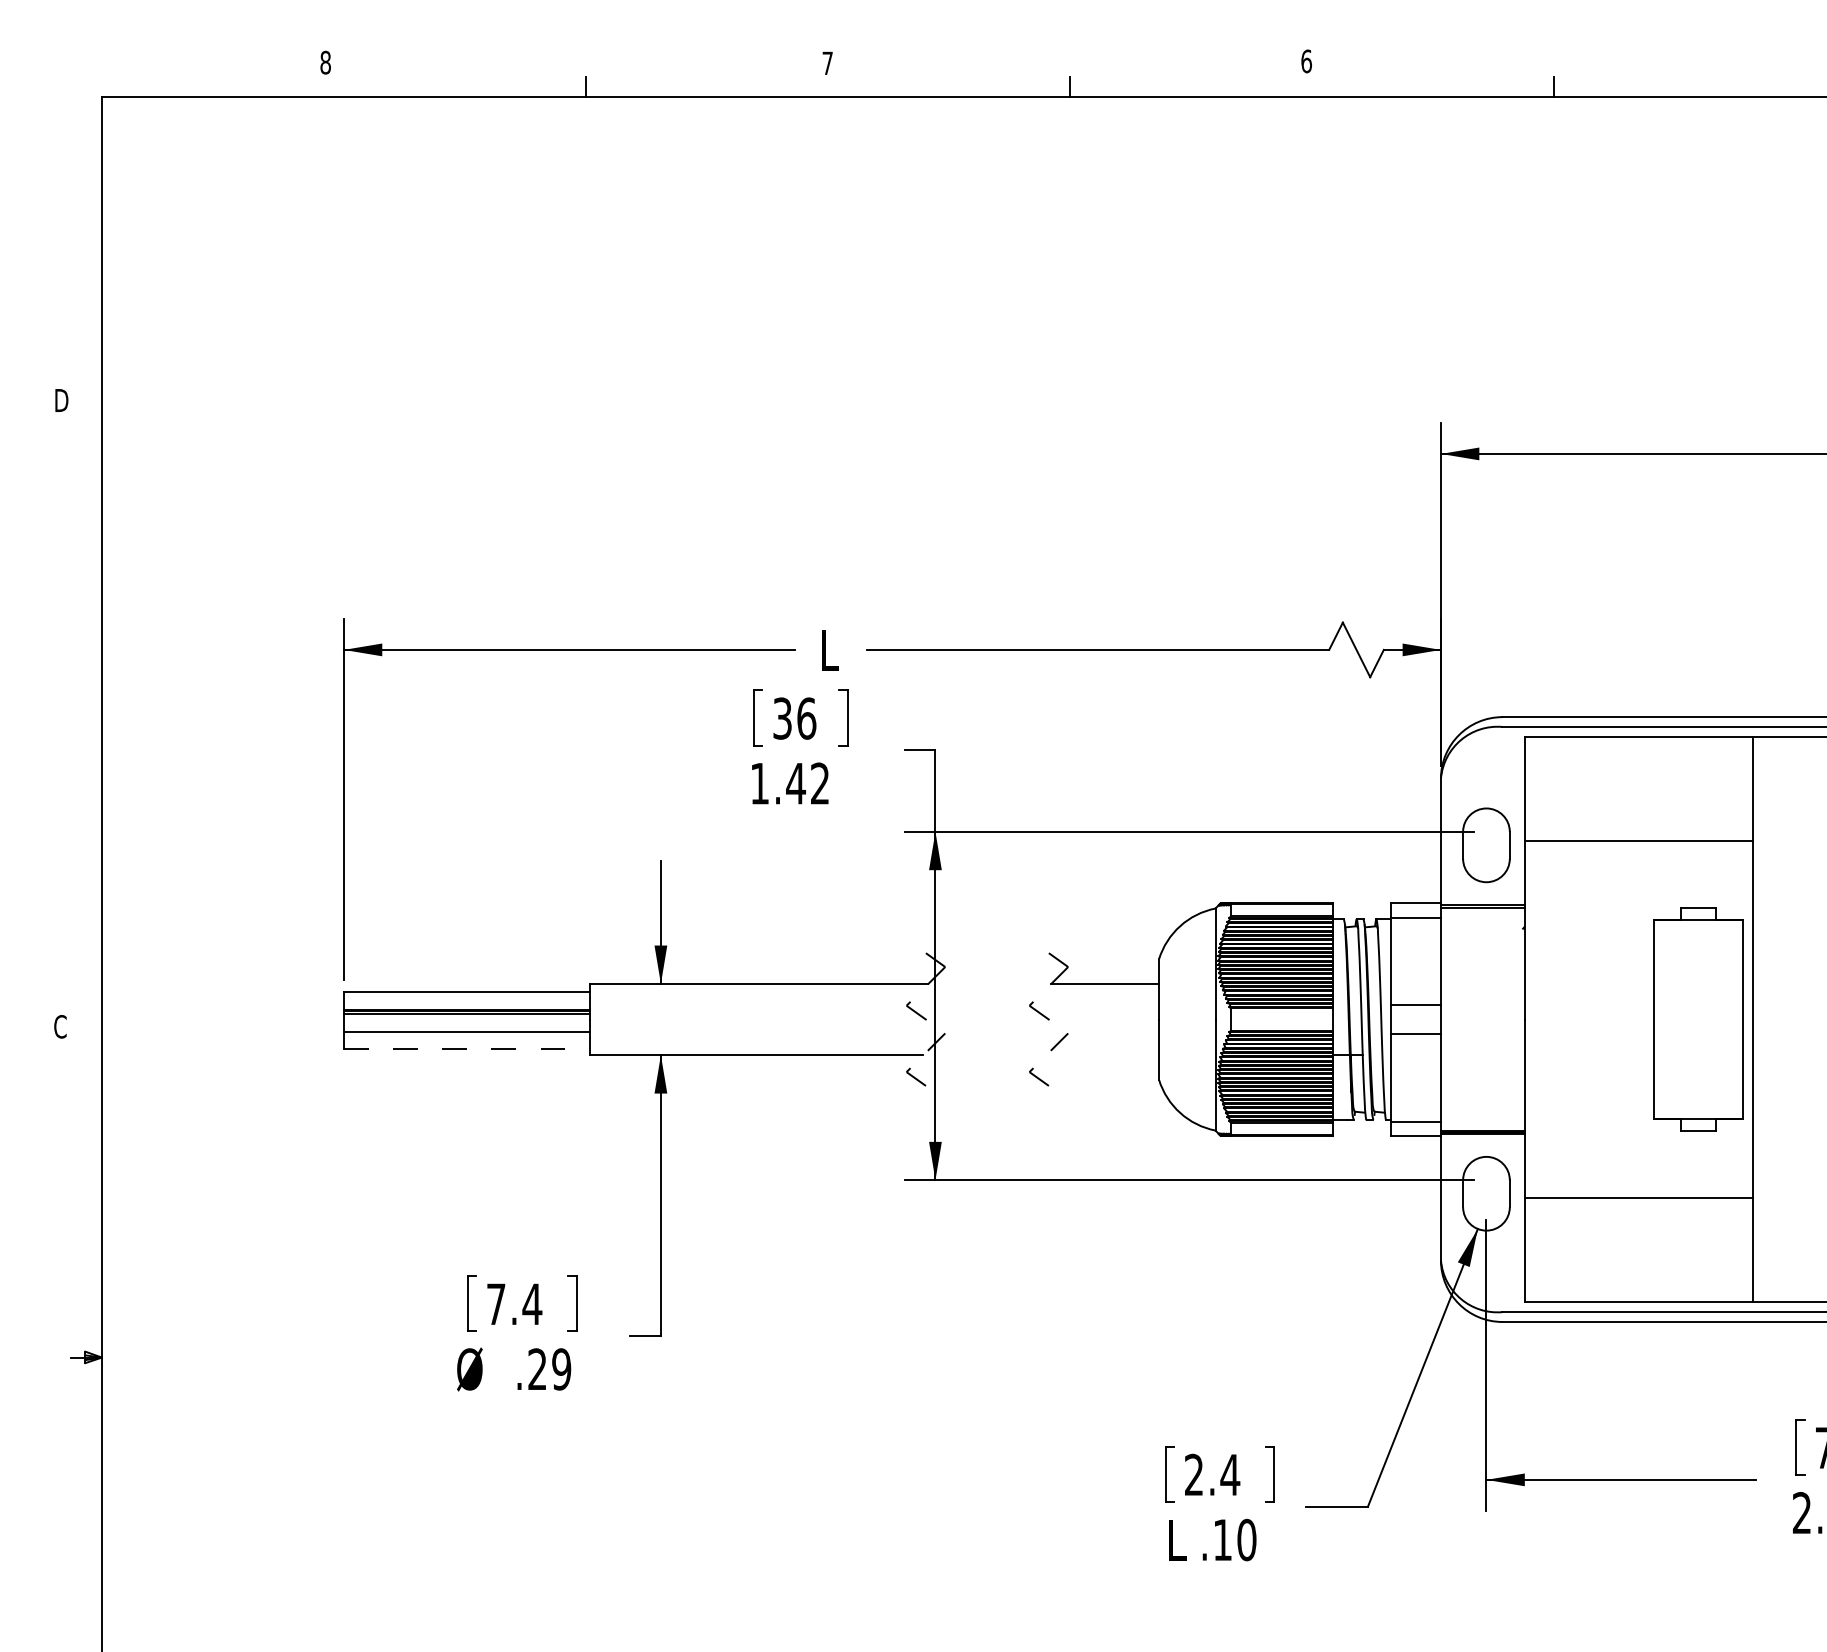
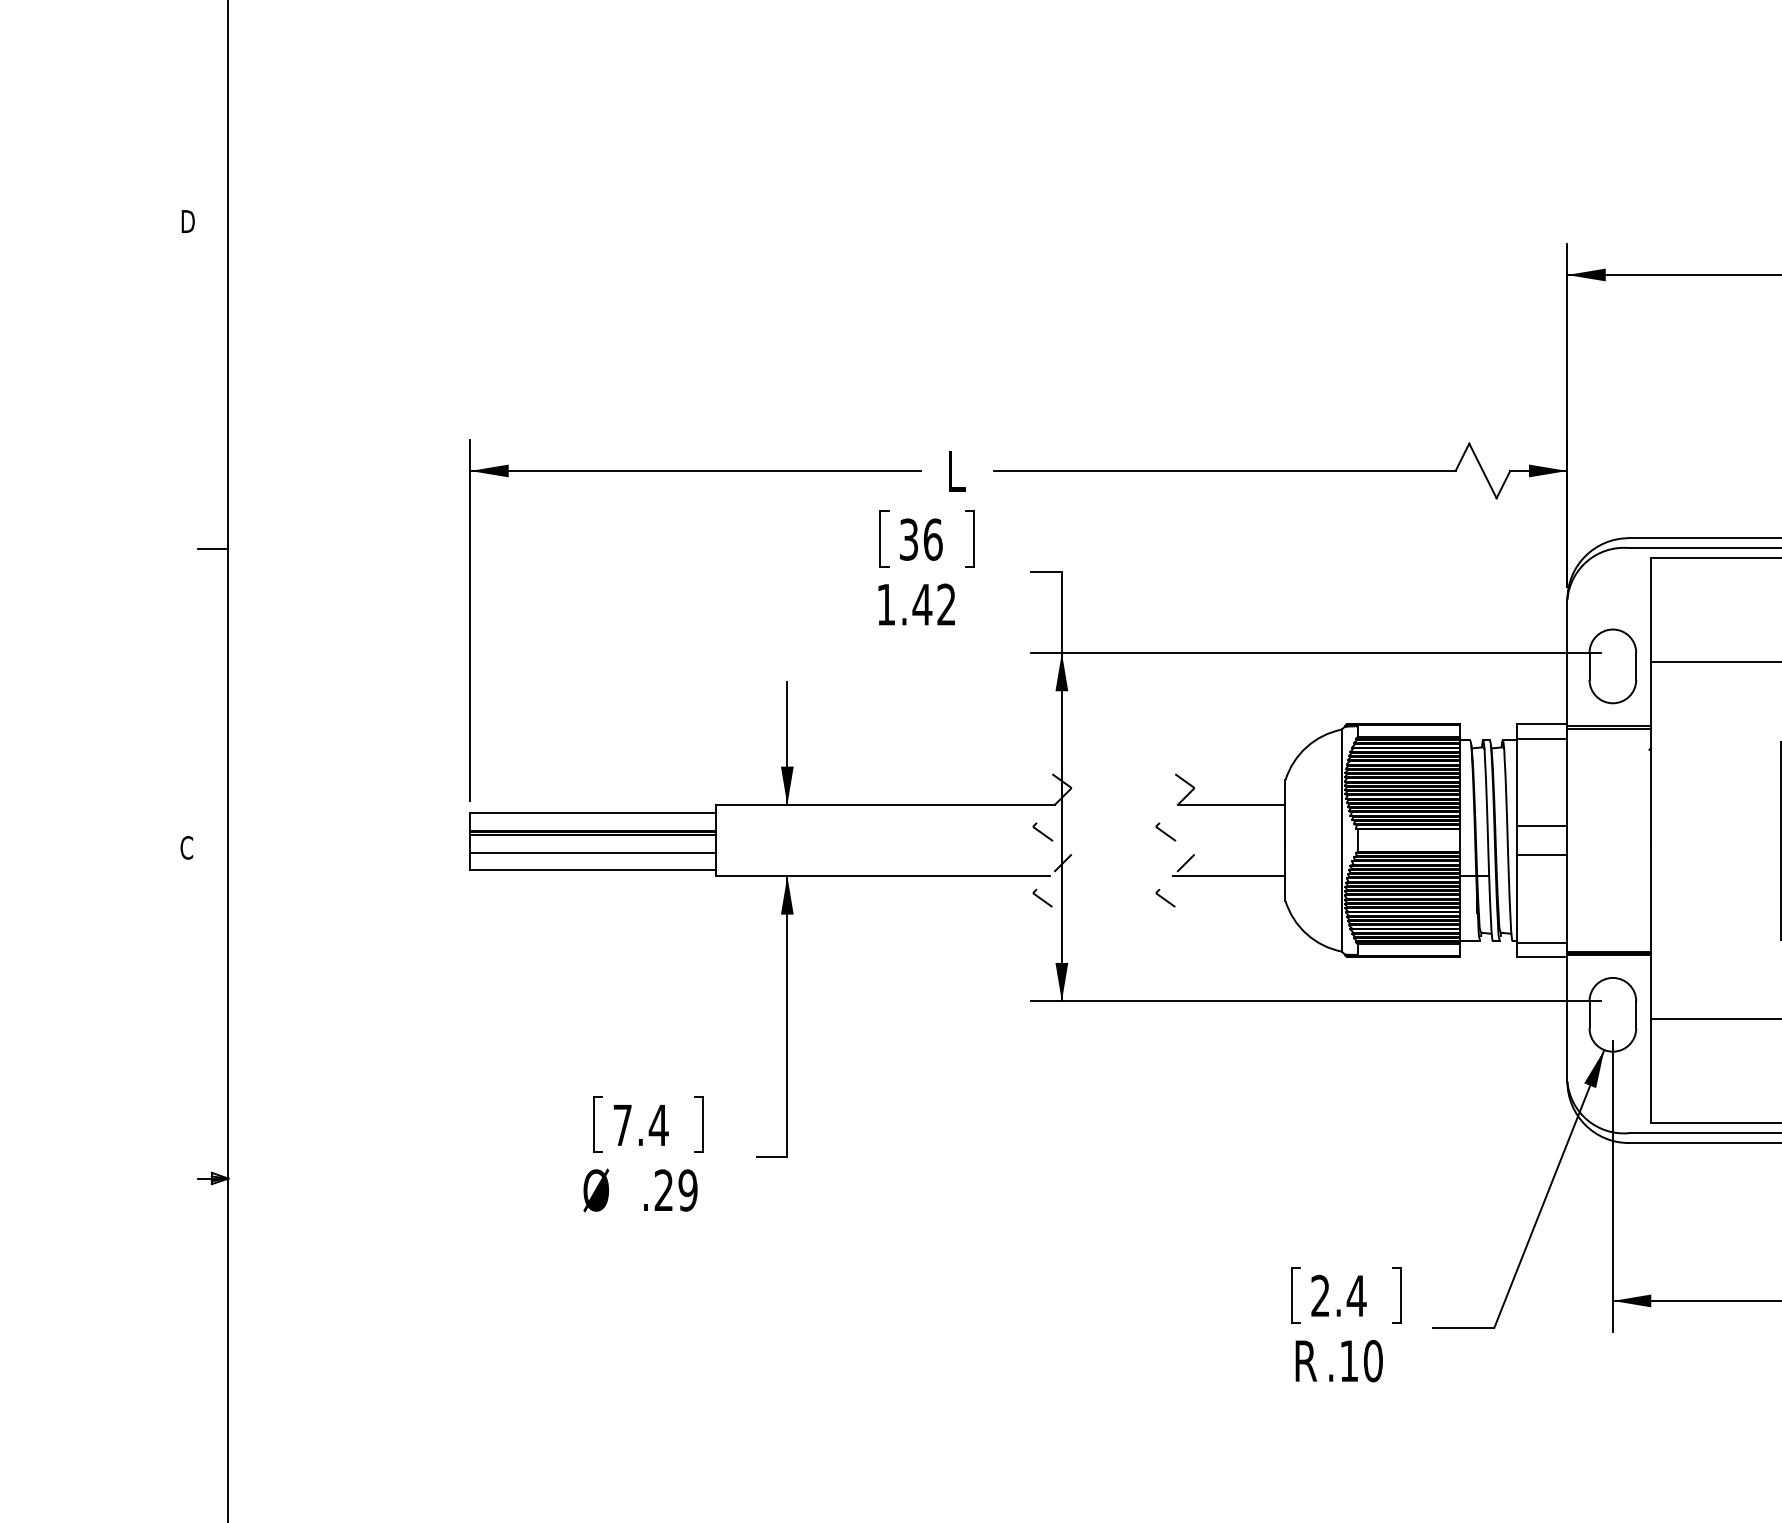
line: (86, 727) -> (212, 548), added
line: (466, 1048) -> (592, 869), dashed -> solid
line: (1102, 1055) -> (1228, 876), added
text: (1179, 1539) -> (1305, 1360), L -> R

